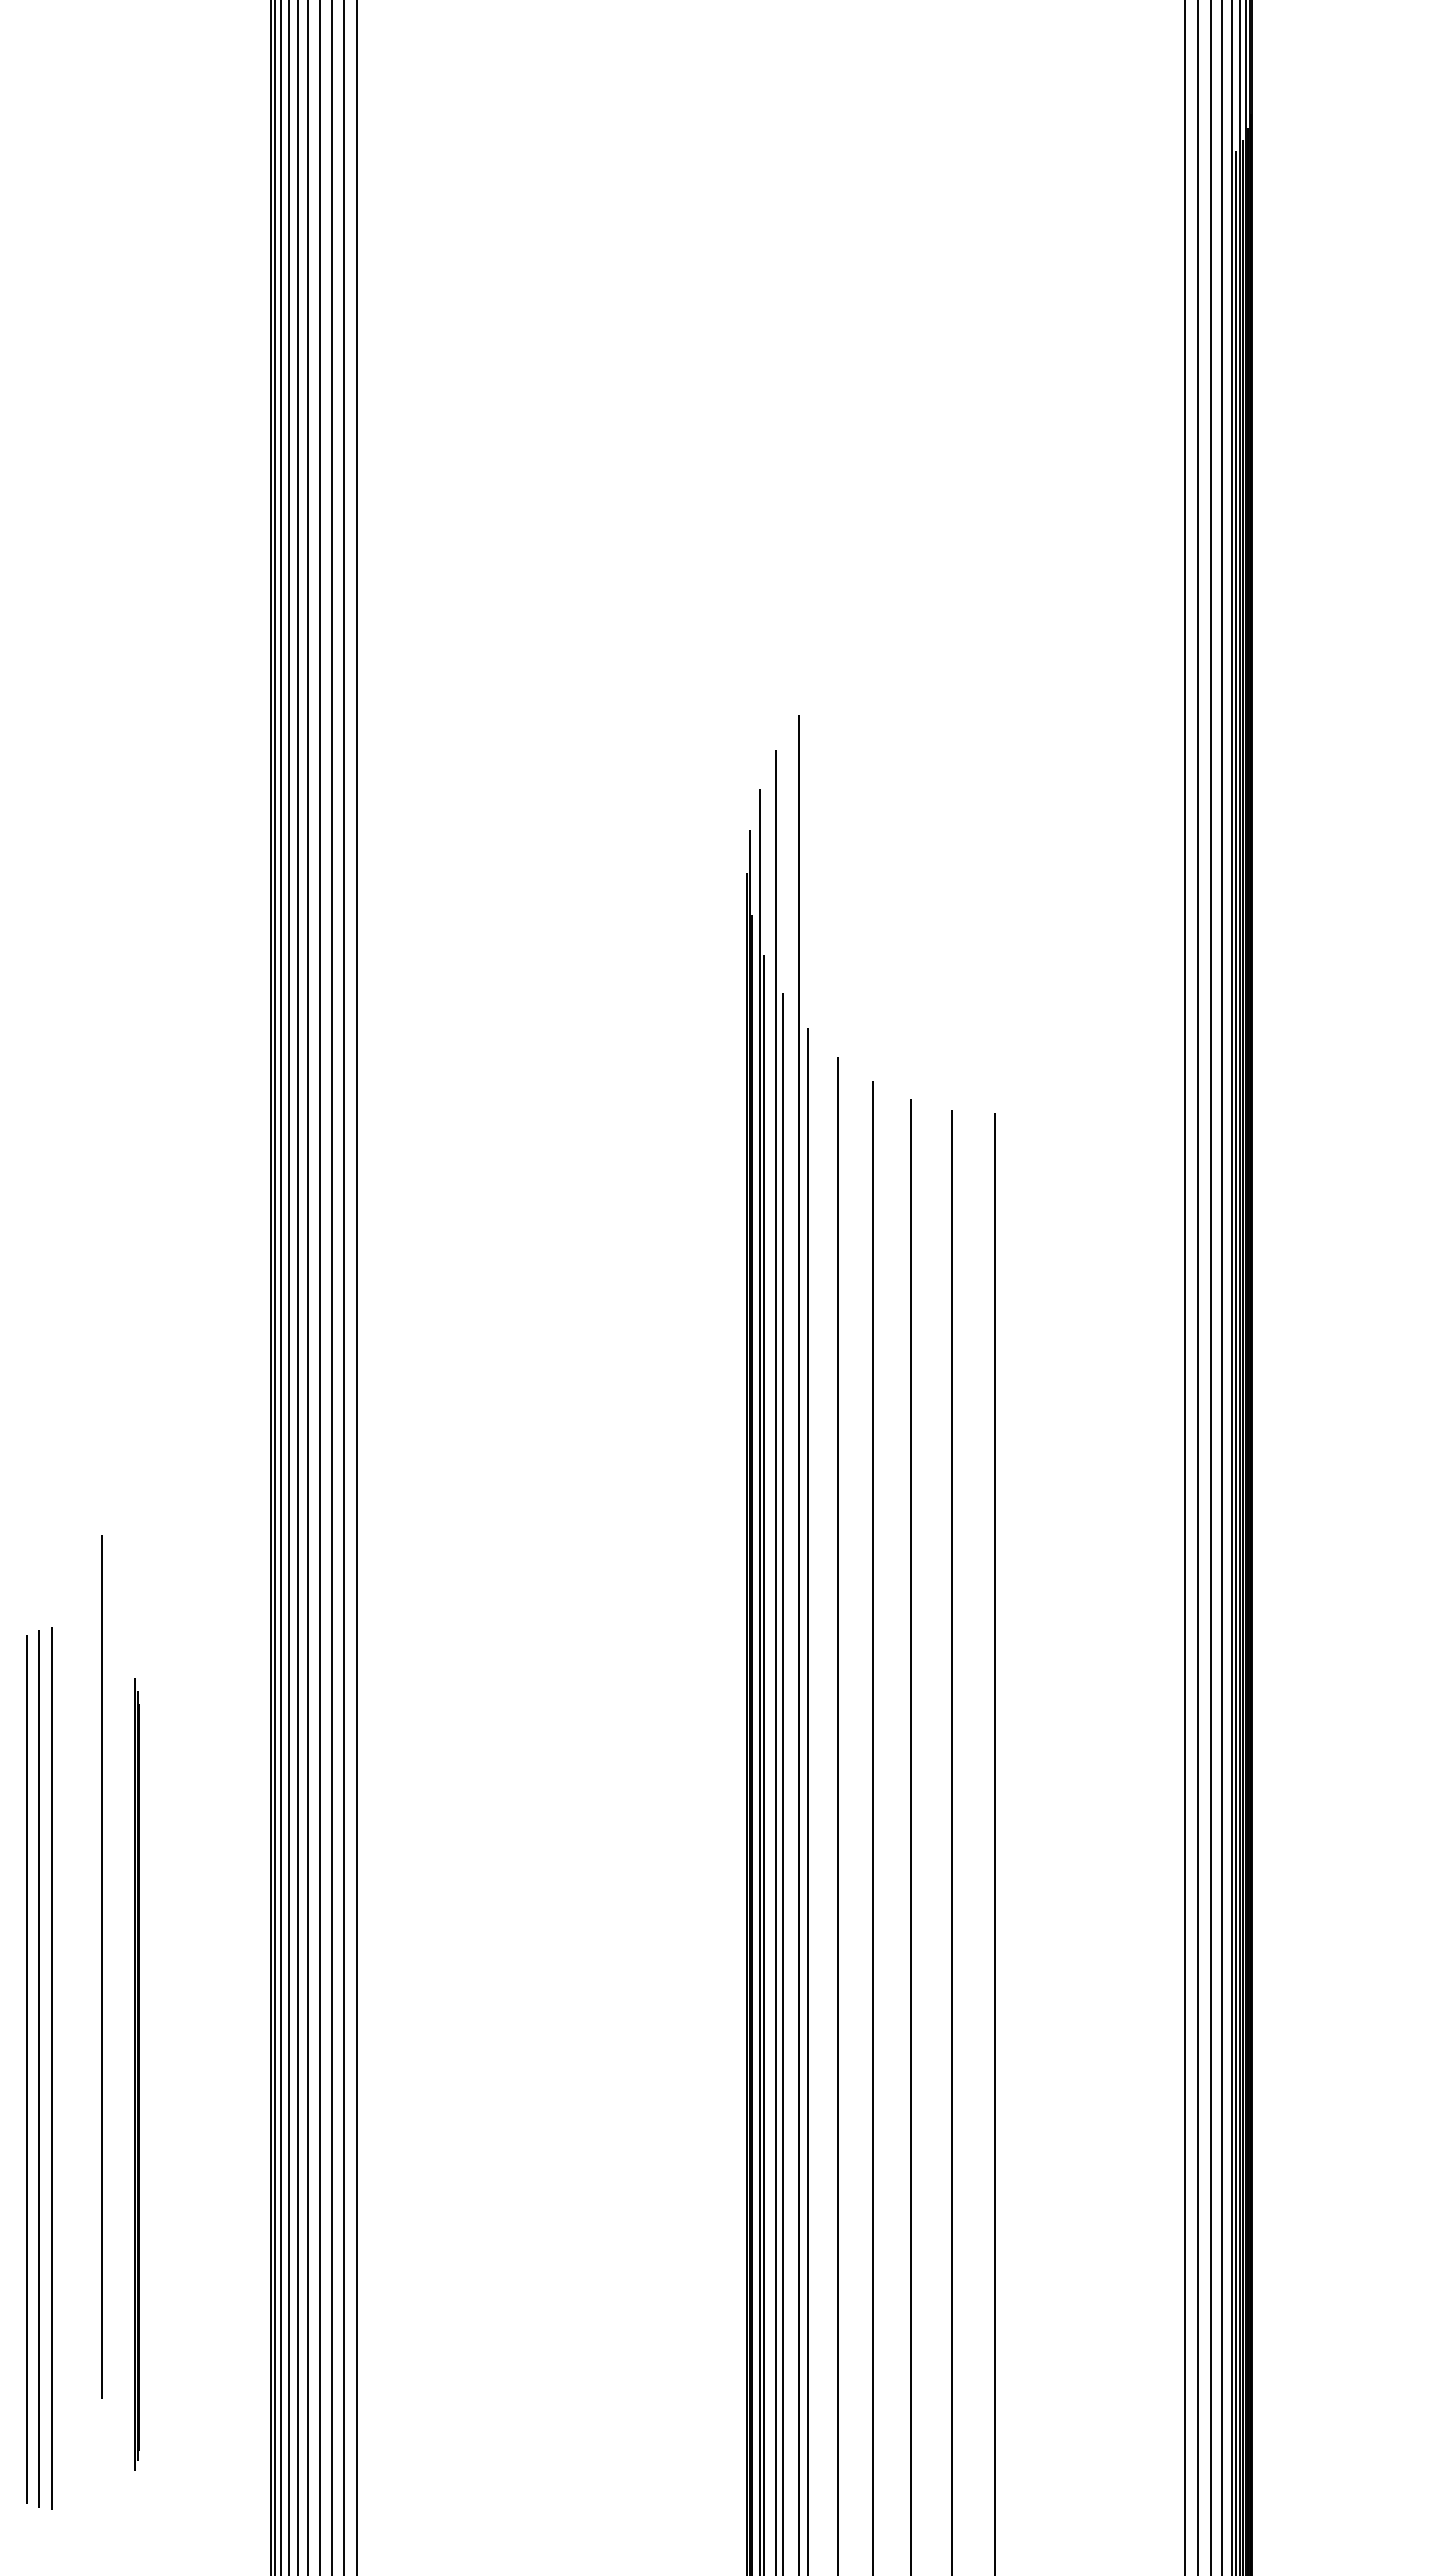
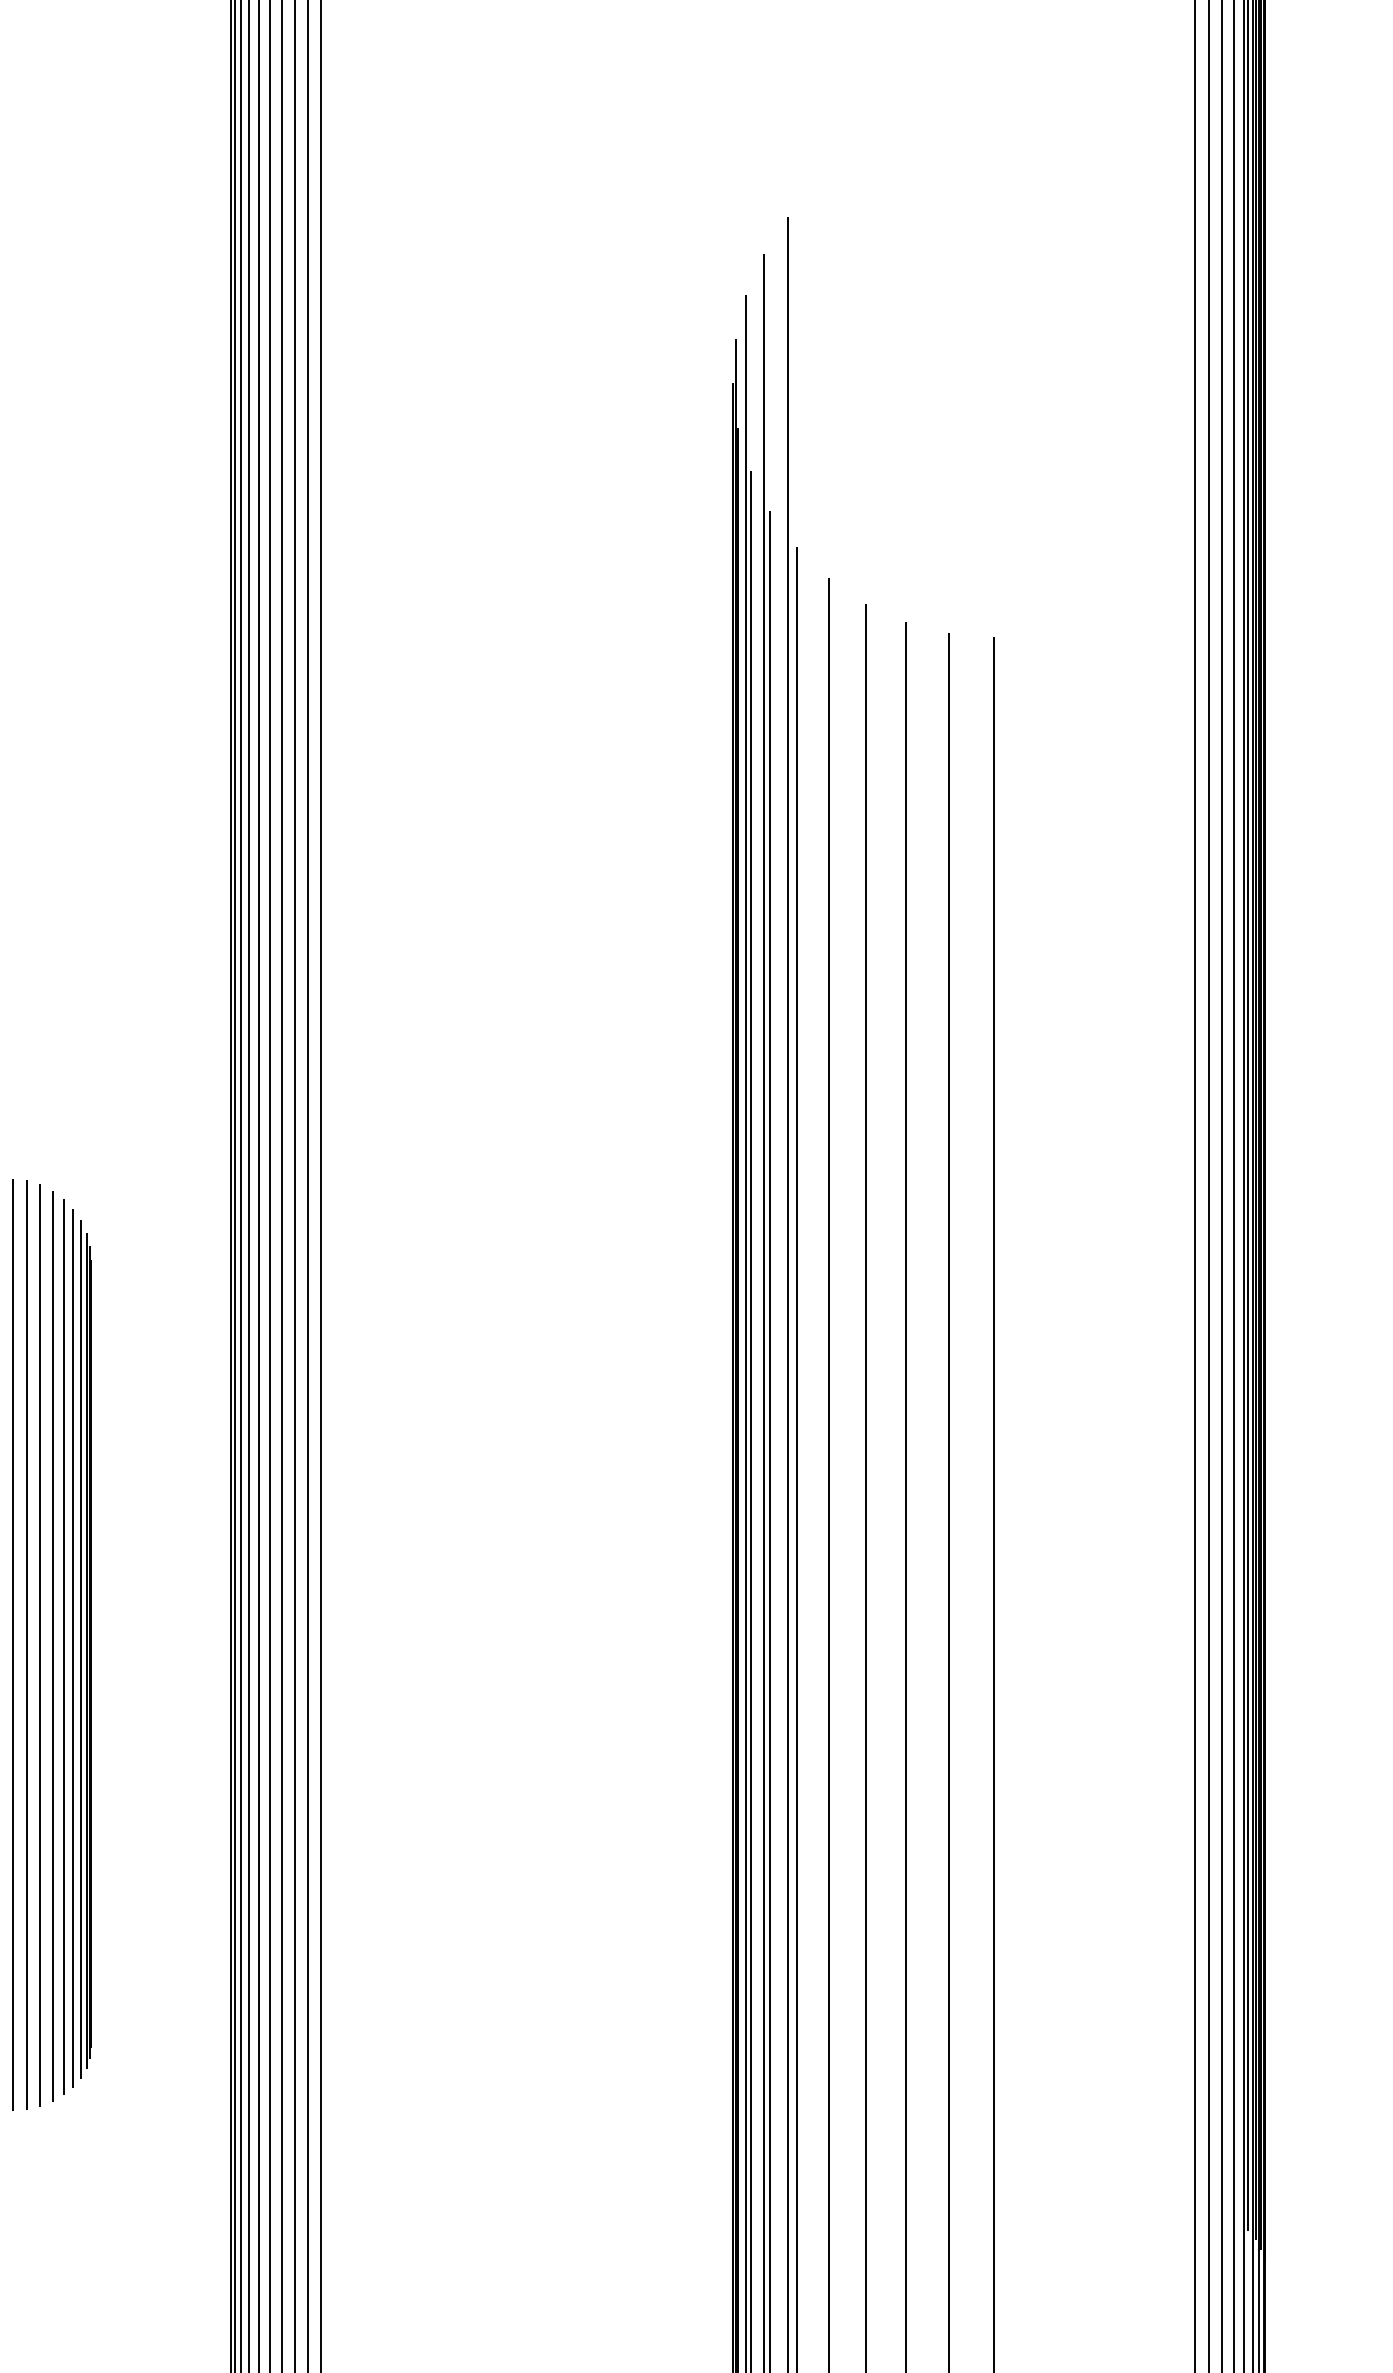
line: (101, 1966) -> (51, 1645), moved
line: (64, 2068) -> (12, 1644), added
line: (77, 2068) -> (26, 1644), added
line: (89, 2068) -> (39, 1644), added
line: (112, 2070) -> (63, 1646), added
line: (121, 2071) -> (72, 1648), added
line: (129, 2072) -> (81, 1649), added

